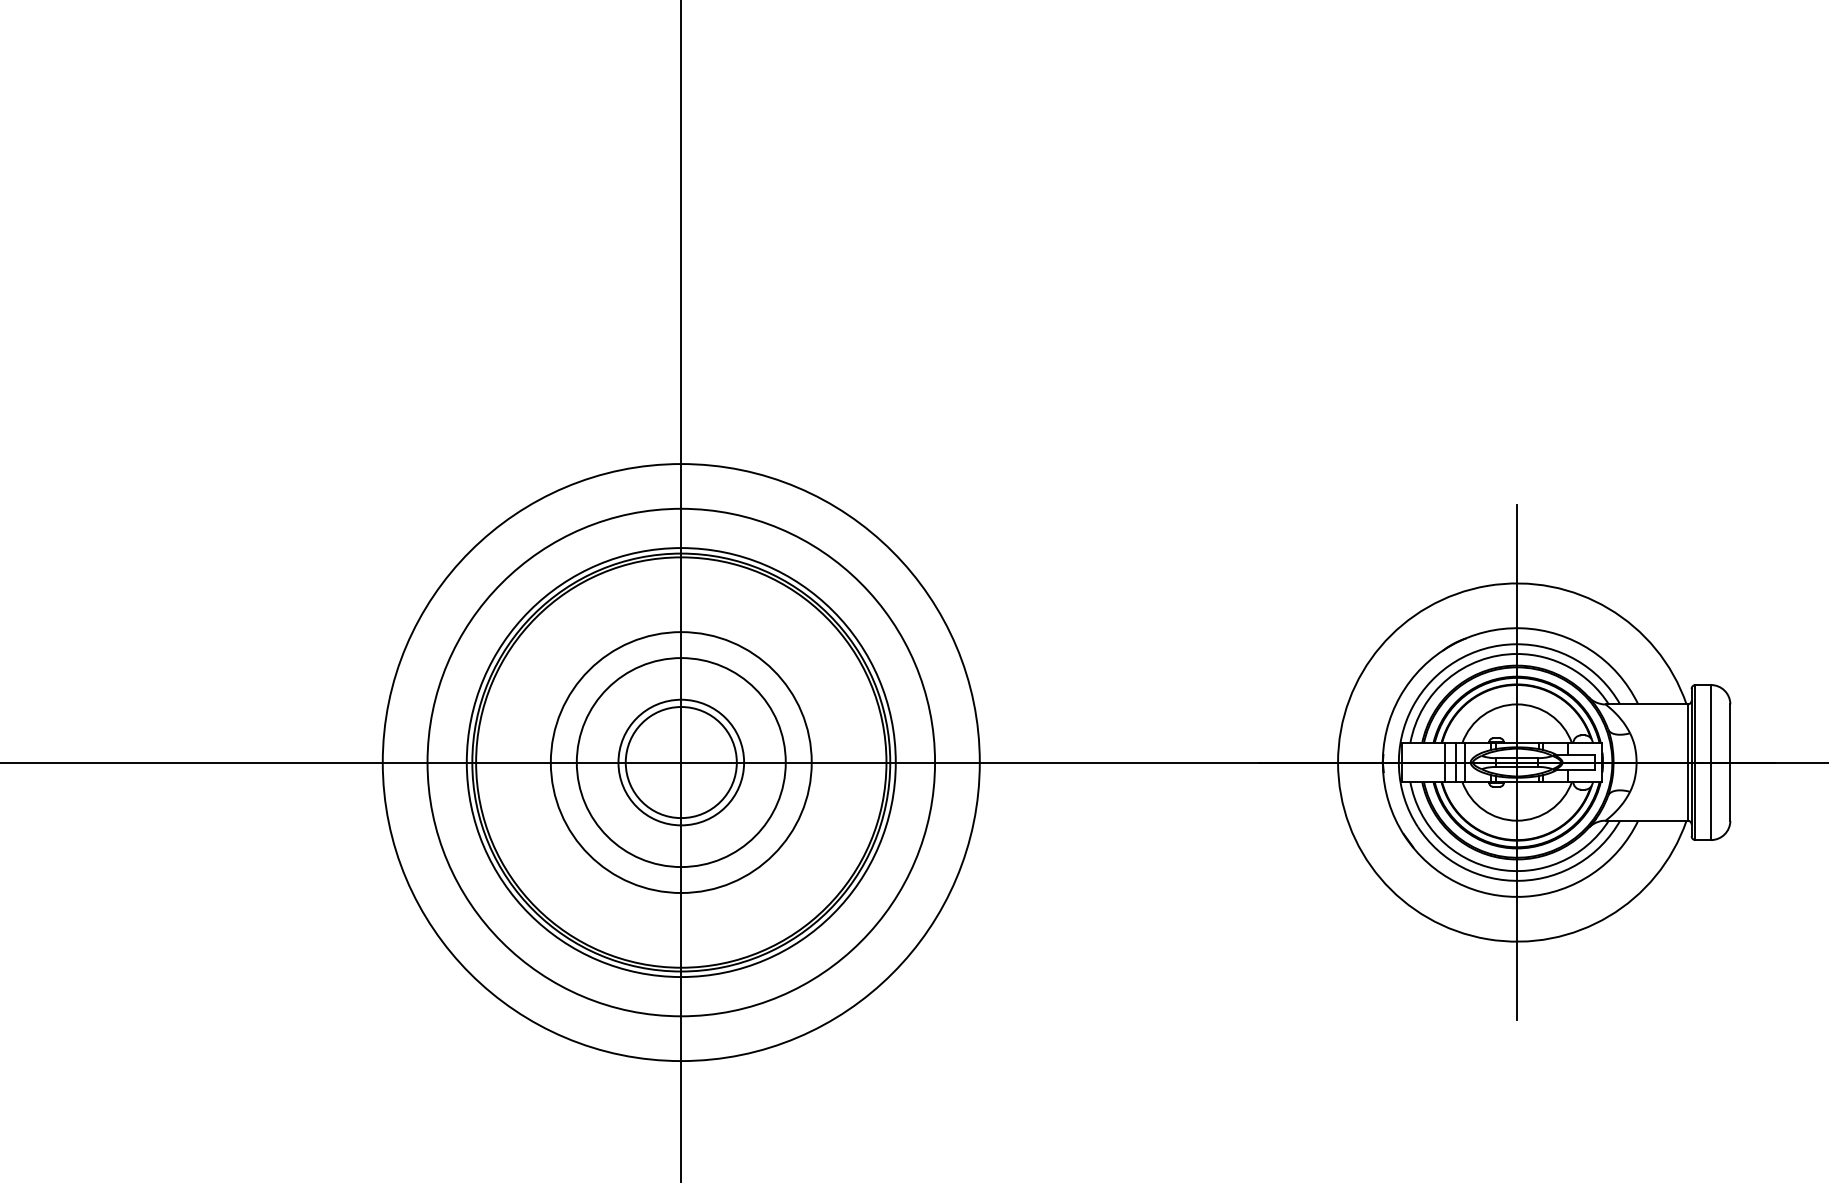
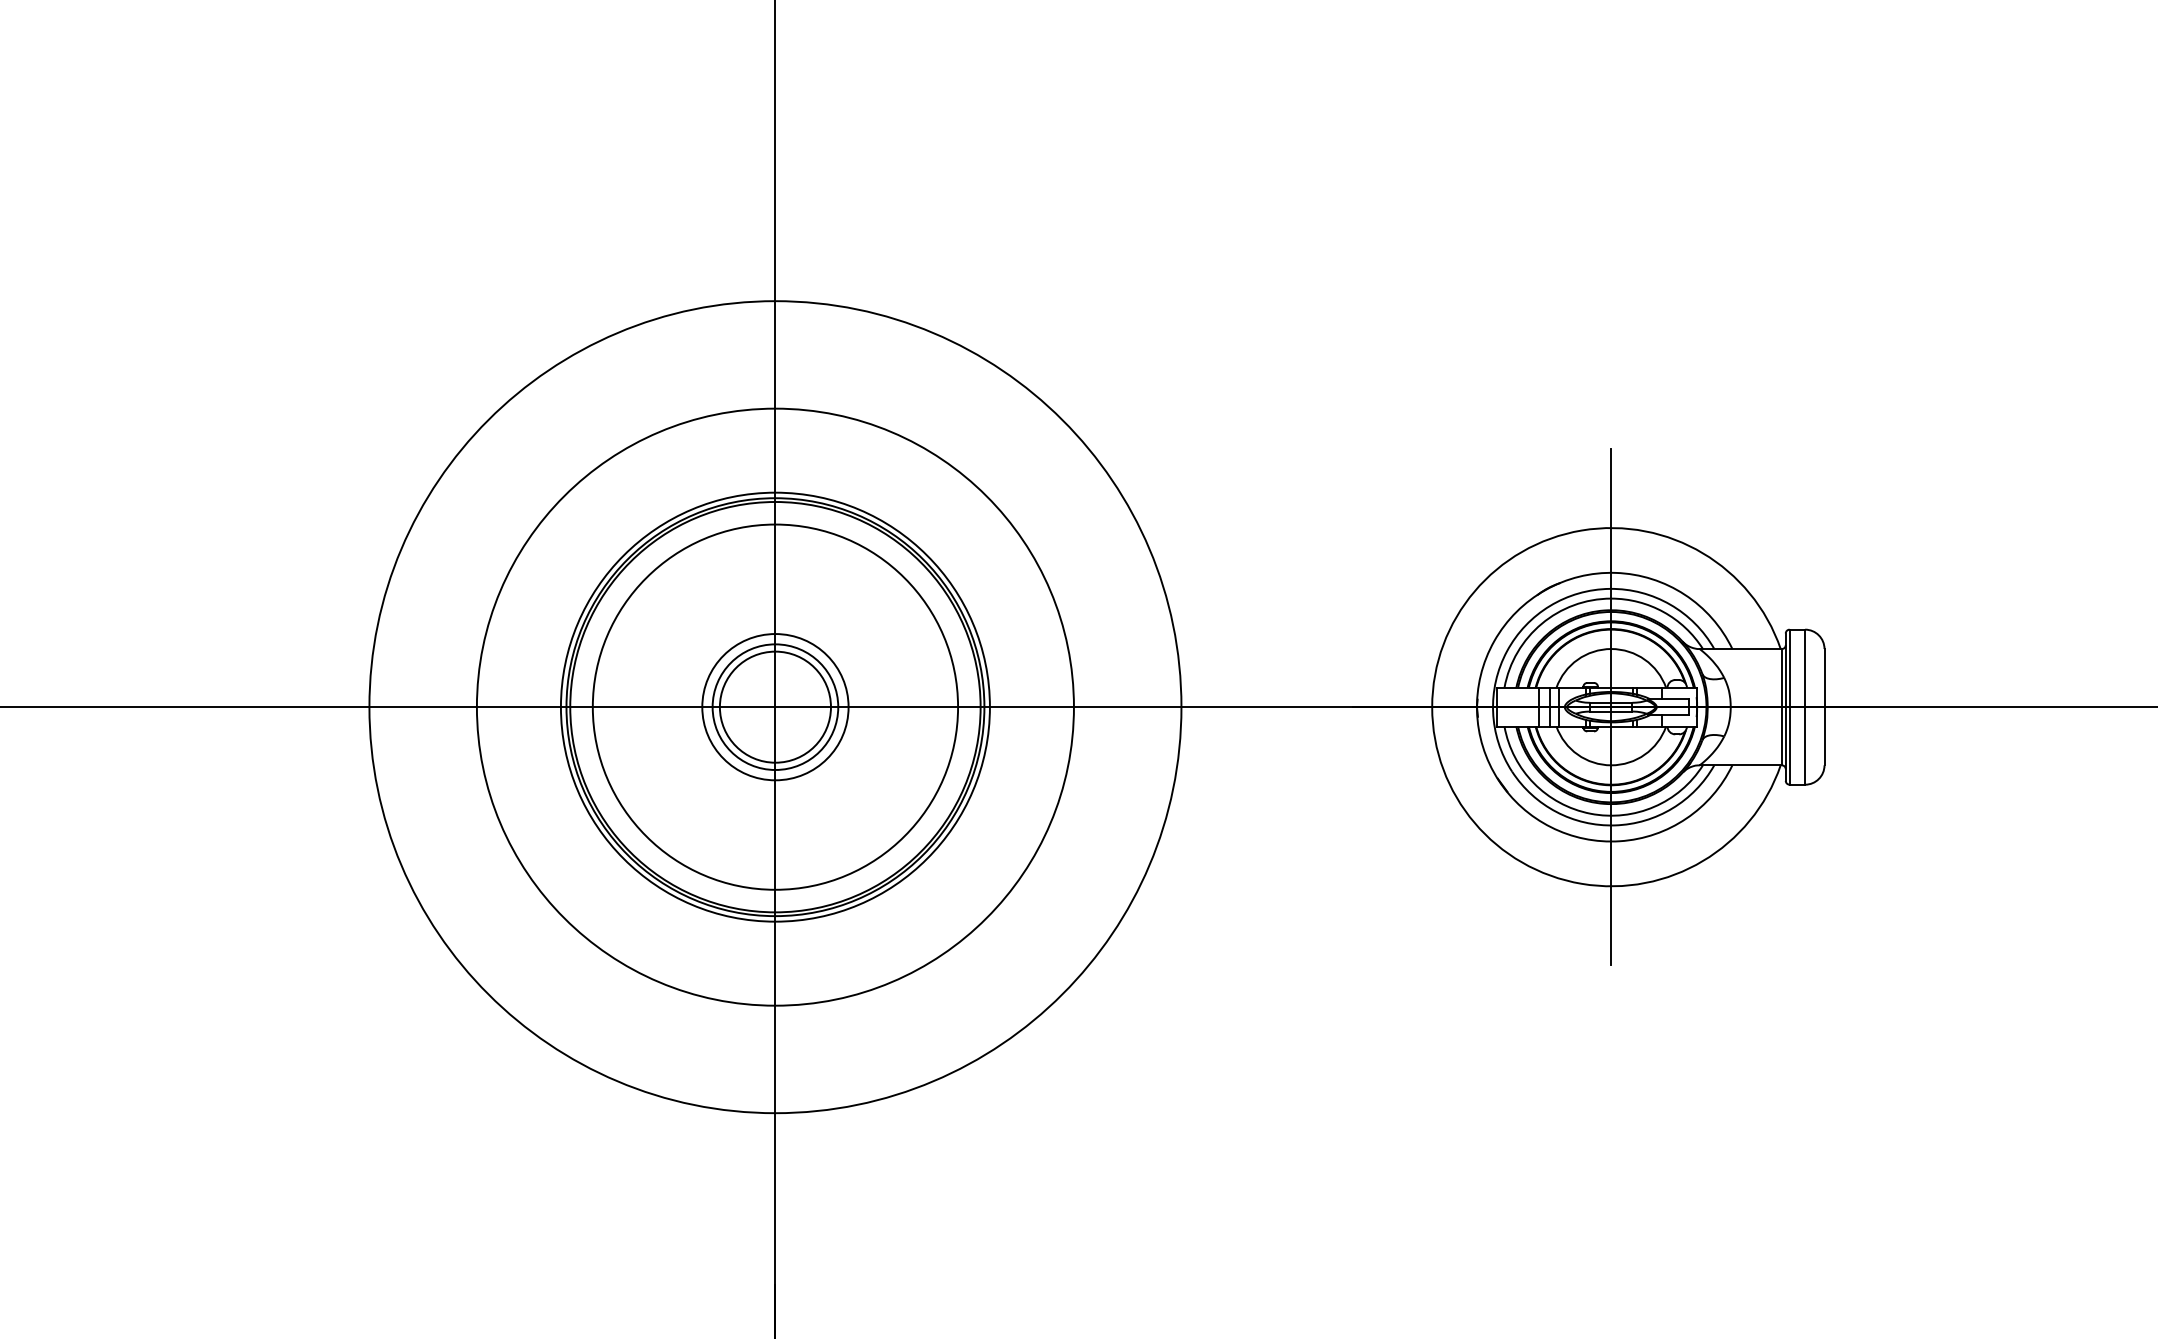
circle: (680, 761) -> (774, 706), size x0.7
circle: (681, 761) -> (775, 706), size x1.4
circle: (681, 761) -> (775, 706), size x1.6

